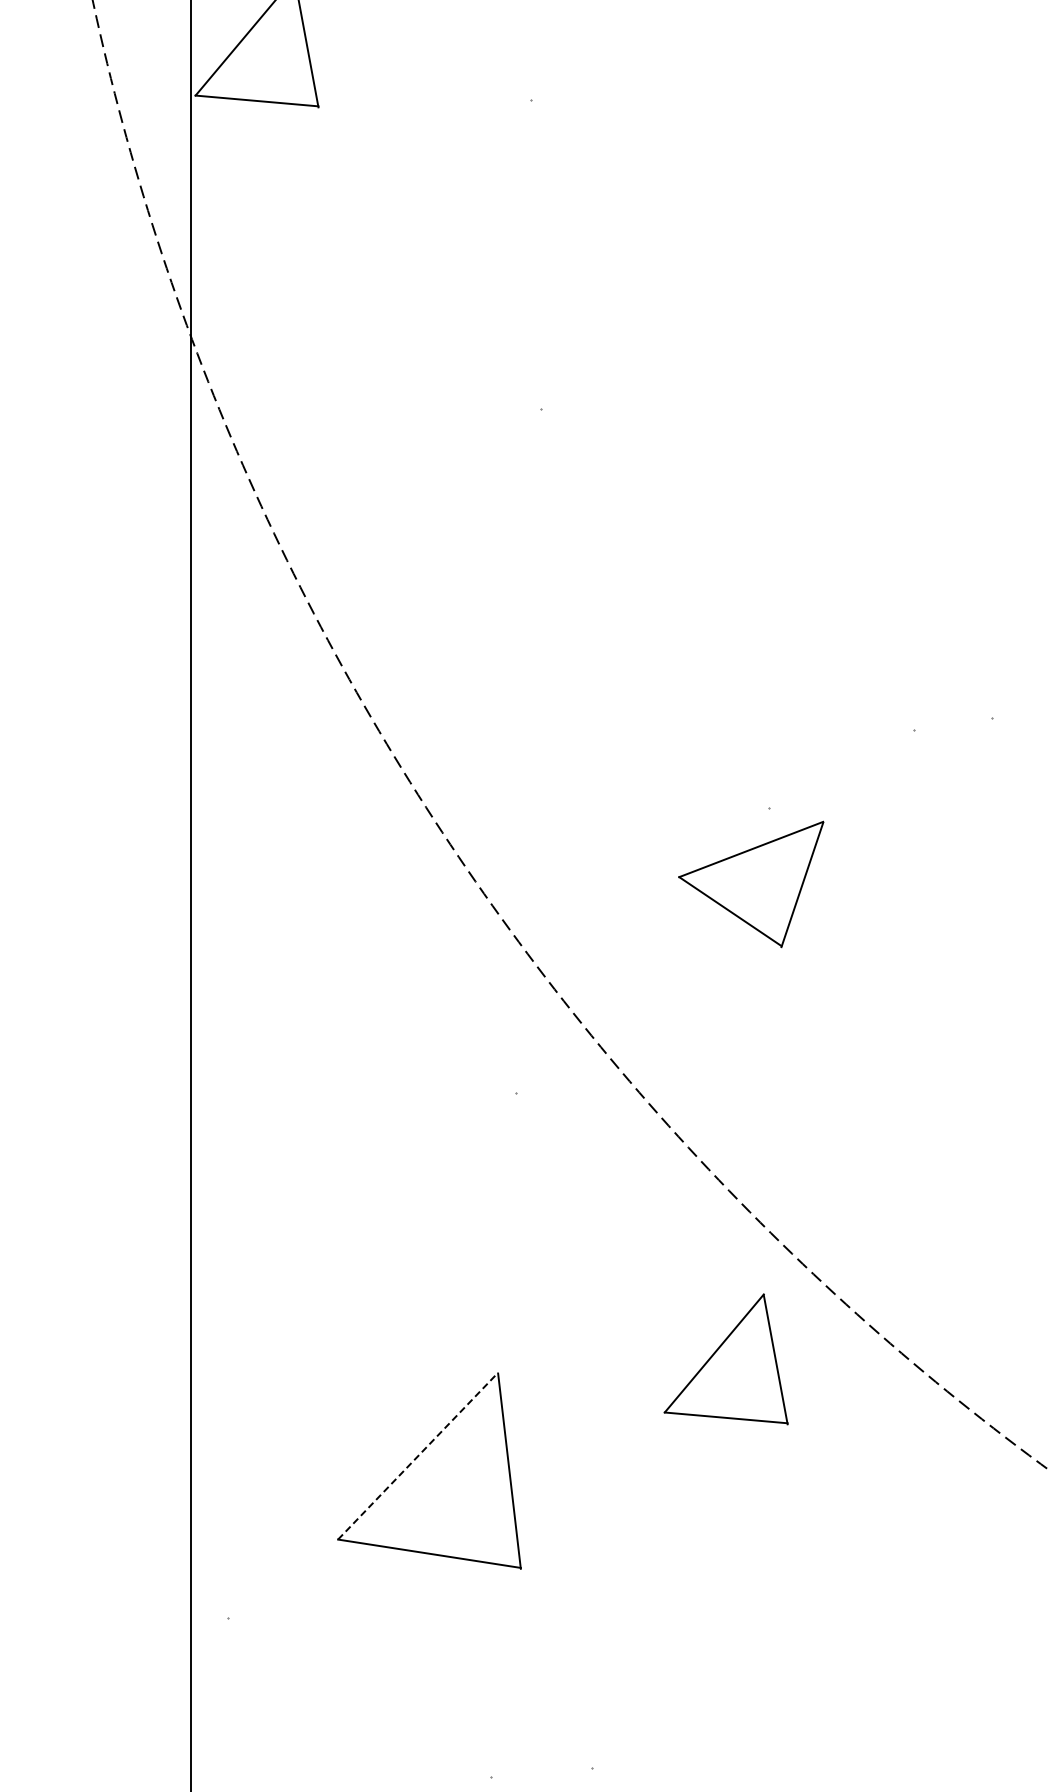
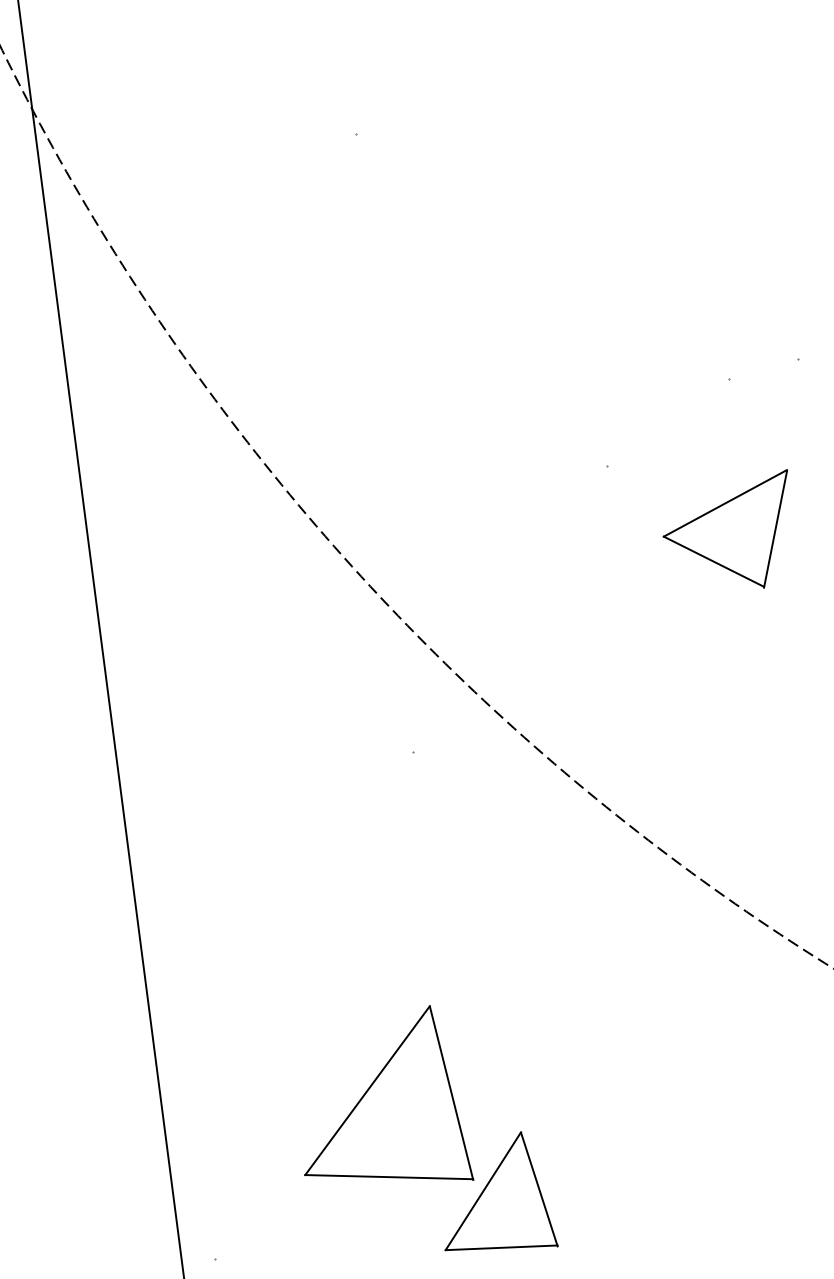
part: (751, 884) -> (729, 534), moved
part: (725, 1359) -> (494, 1195), moved
line: (418, 1456) -> (367, 1090), dashed -> solid

